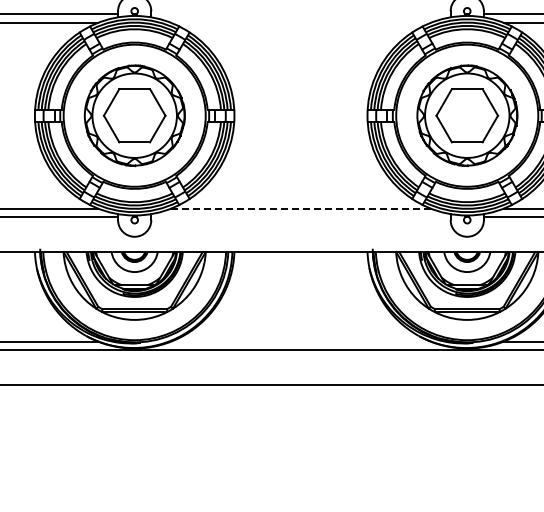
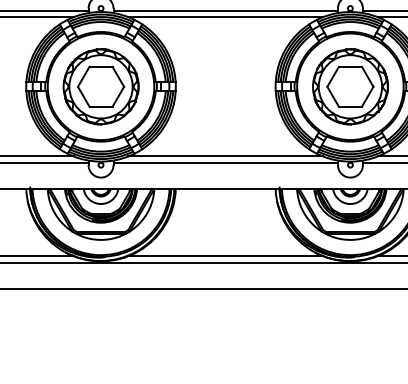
line: (300, 14) -> (225, 10), added
line: (300, 22) -> (225, 16), added
line: (300, 208) -> (225, 156), dashed -> solid
line: (300, 217) -> (225, 163), added
line: (300, 341) -> (225, 256), added

